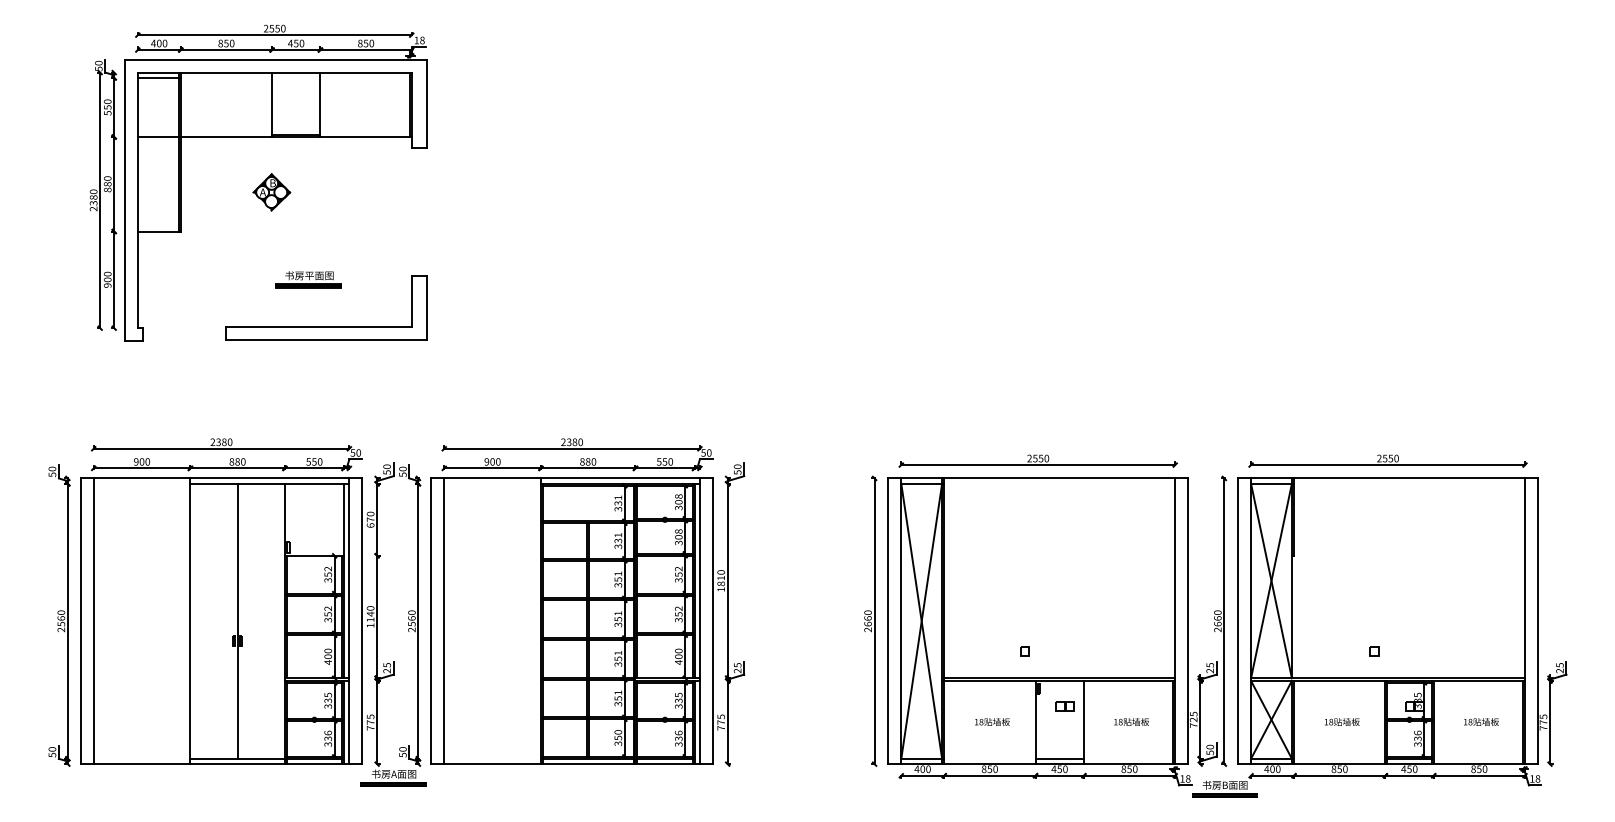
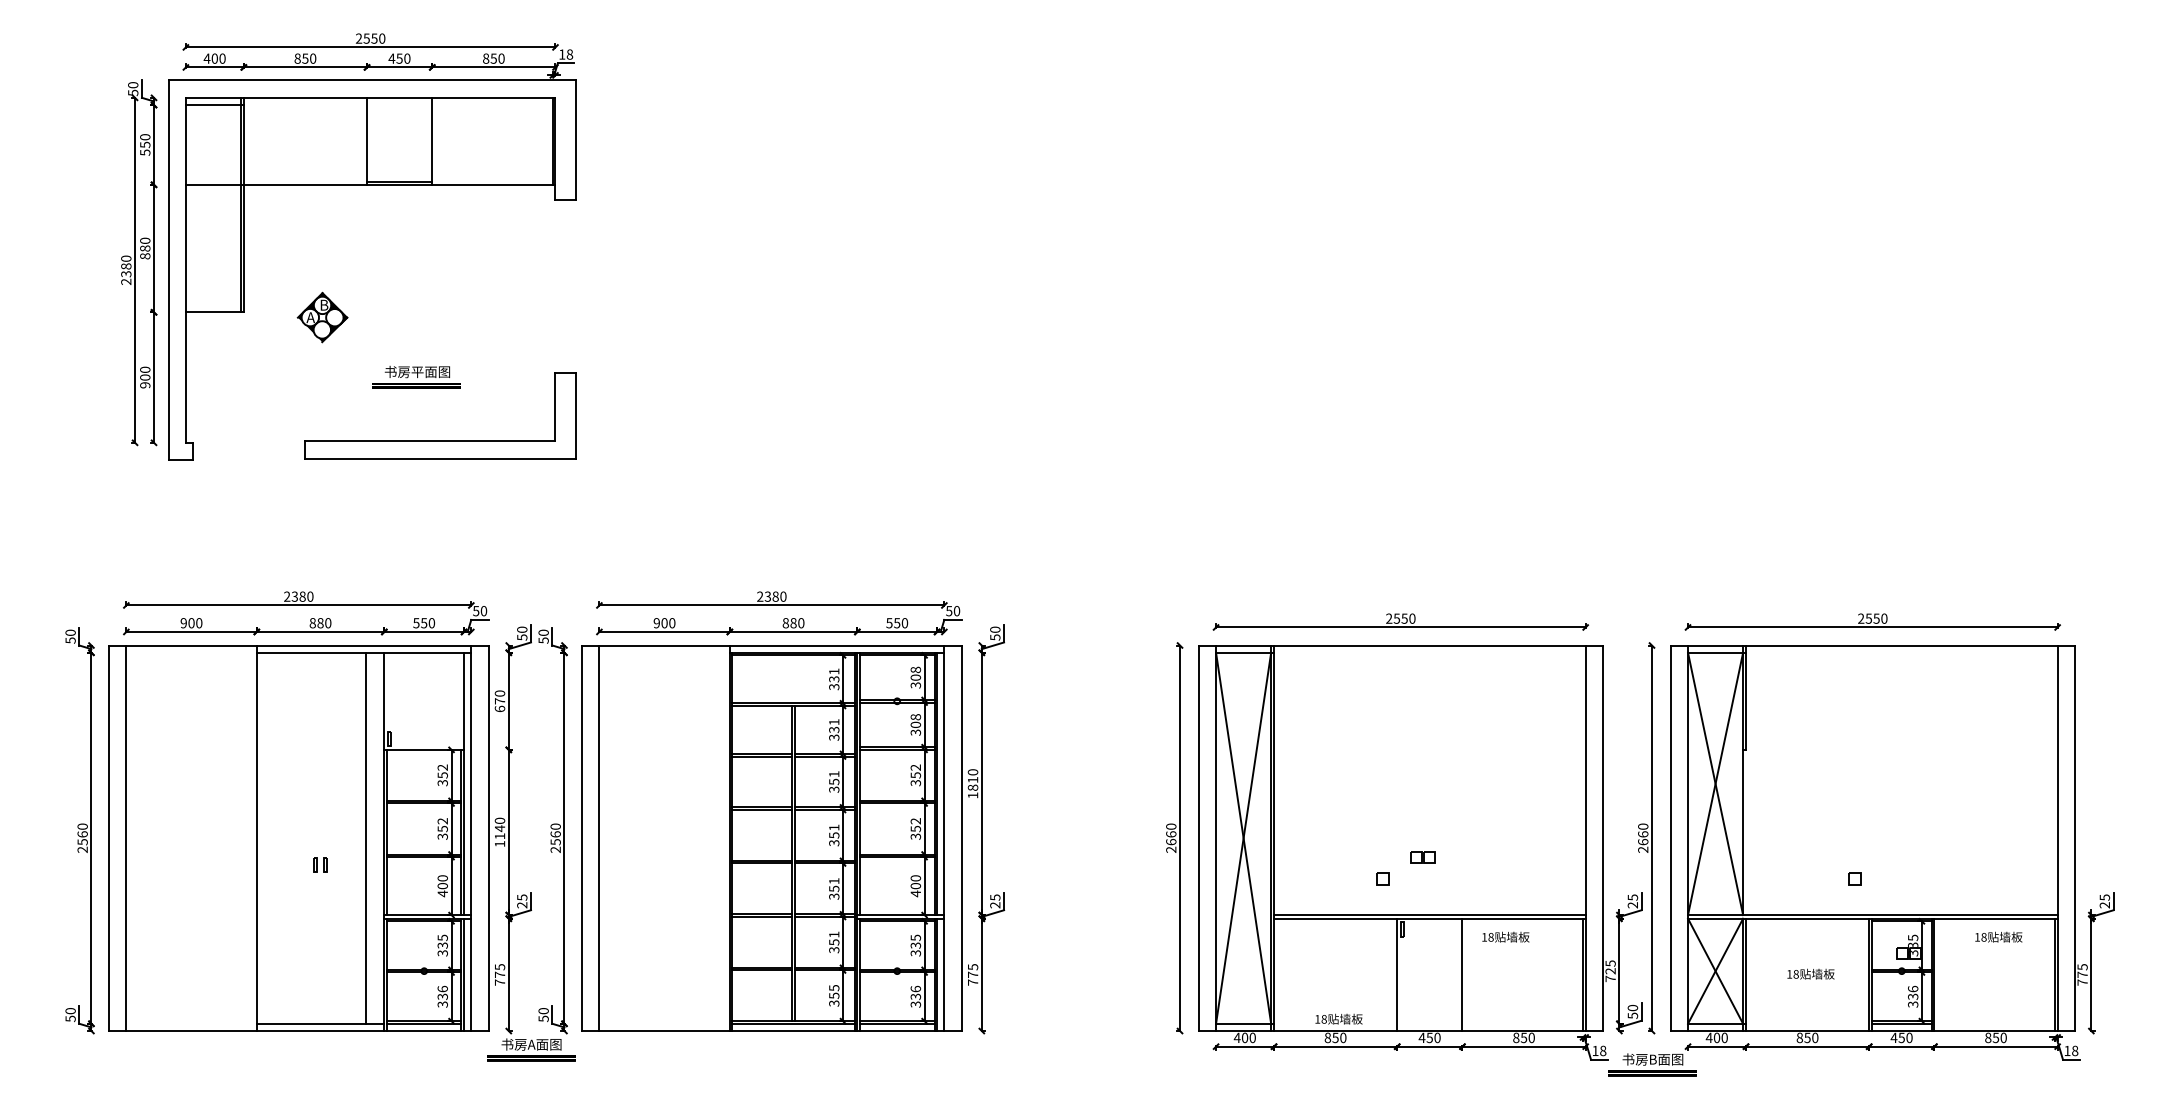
part: (271, 192) -> (322, 317), moved
line: (237, 620) -> (365, 837), moved
part: (1064, 706) -> (1422, 857), moved
text: (992, 721) -> (1338, 1018), moved
text: (1131, 721) -> (1505, 936), moved
text: (1481, 721) -> (1998, 936), moved
text: (618, 732) -> (834, 988), 350 -> 355
line: (1059, 758) -> (1429, 1023), removed

